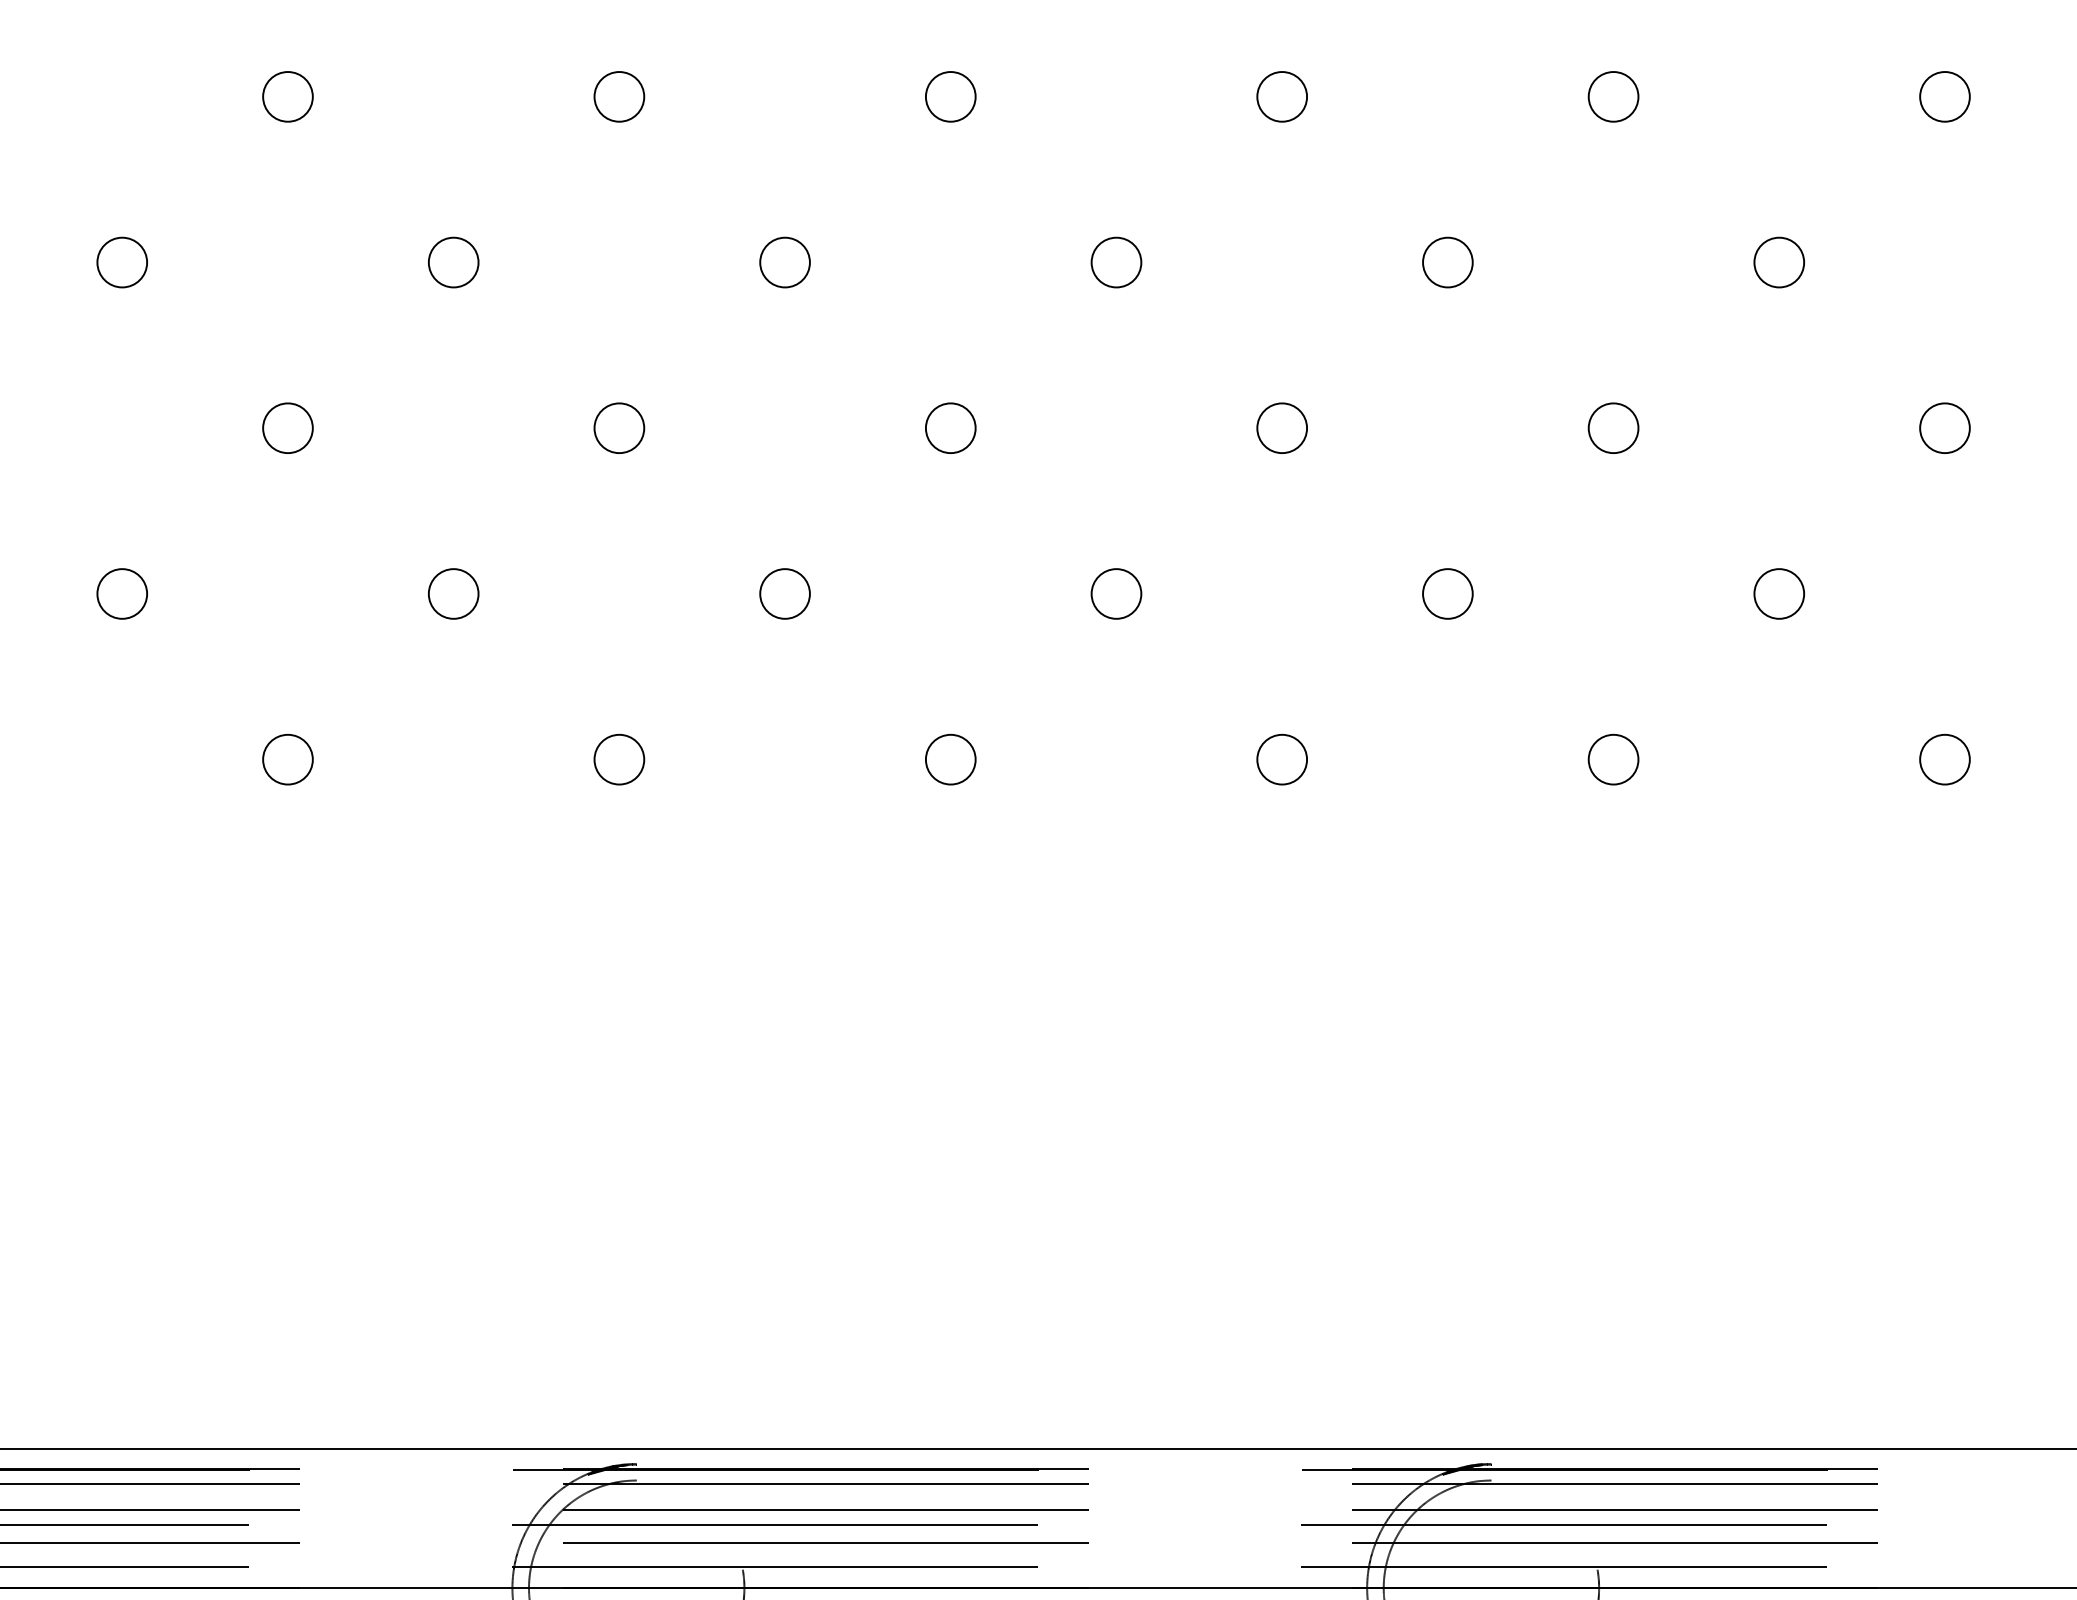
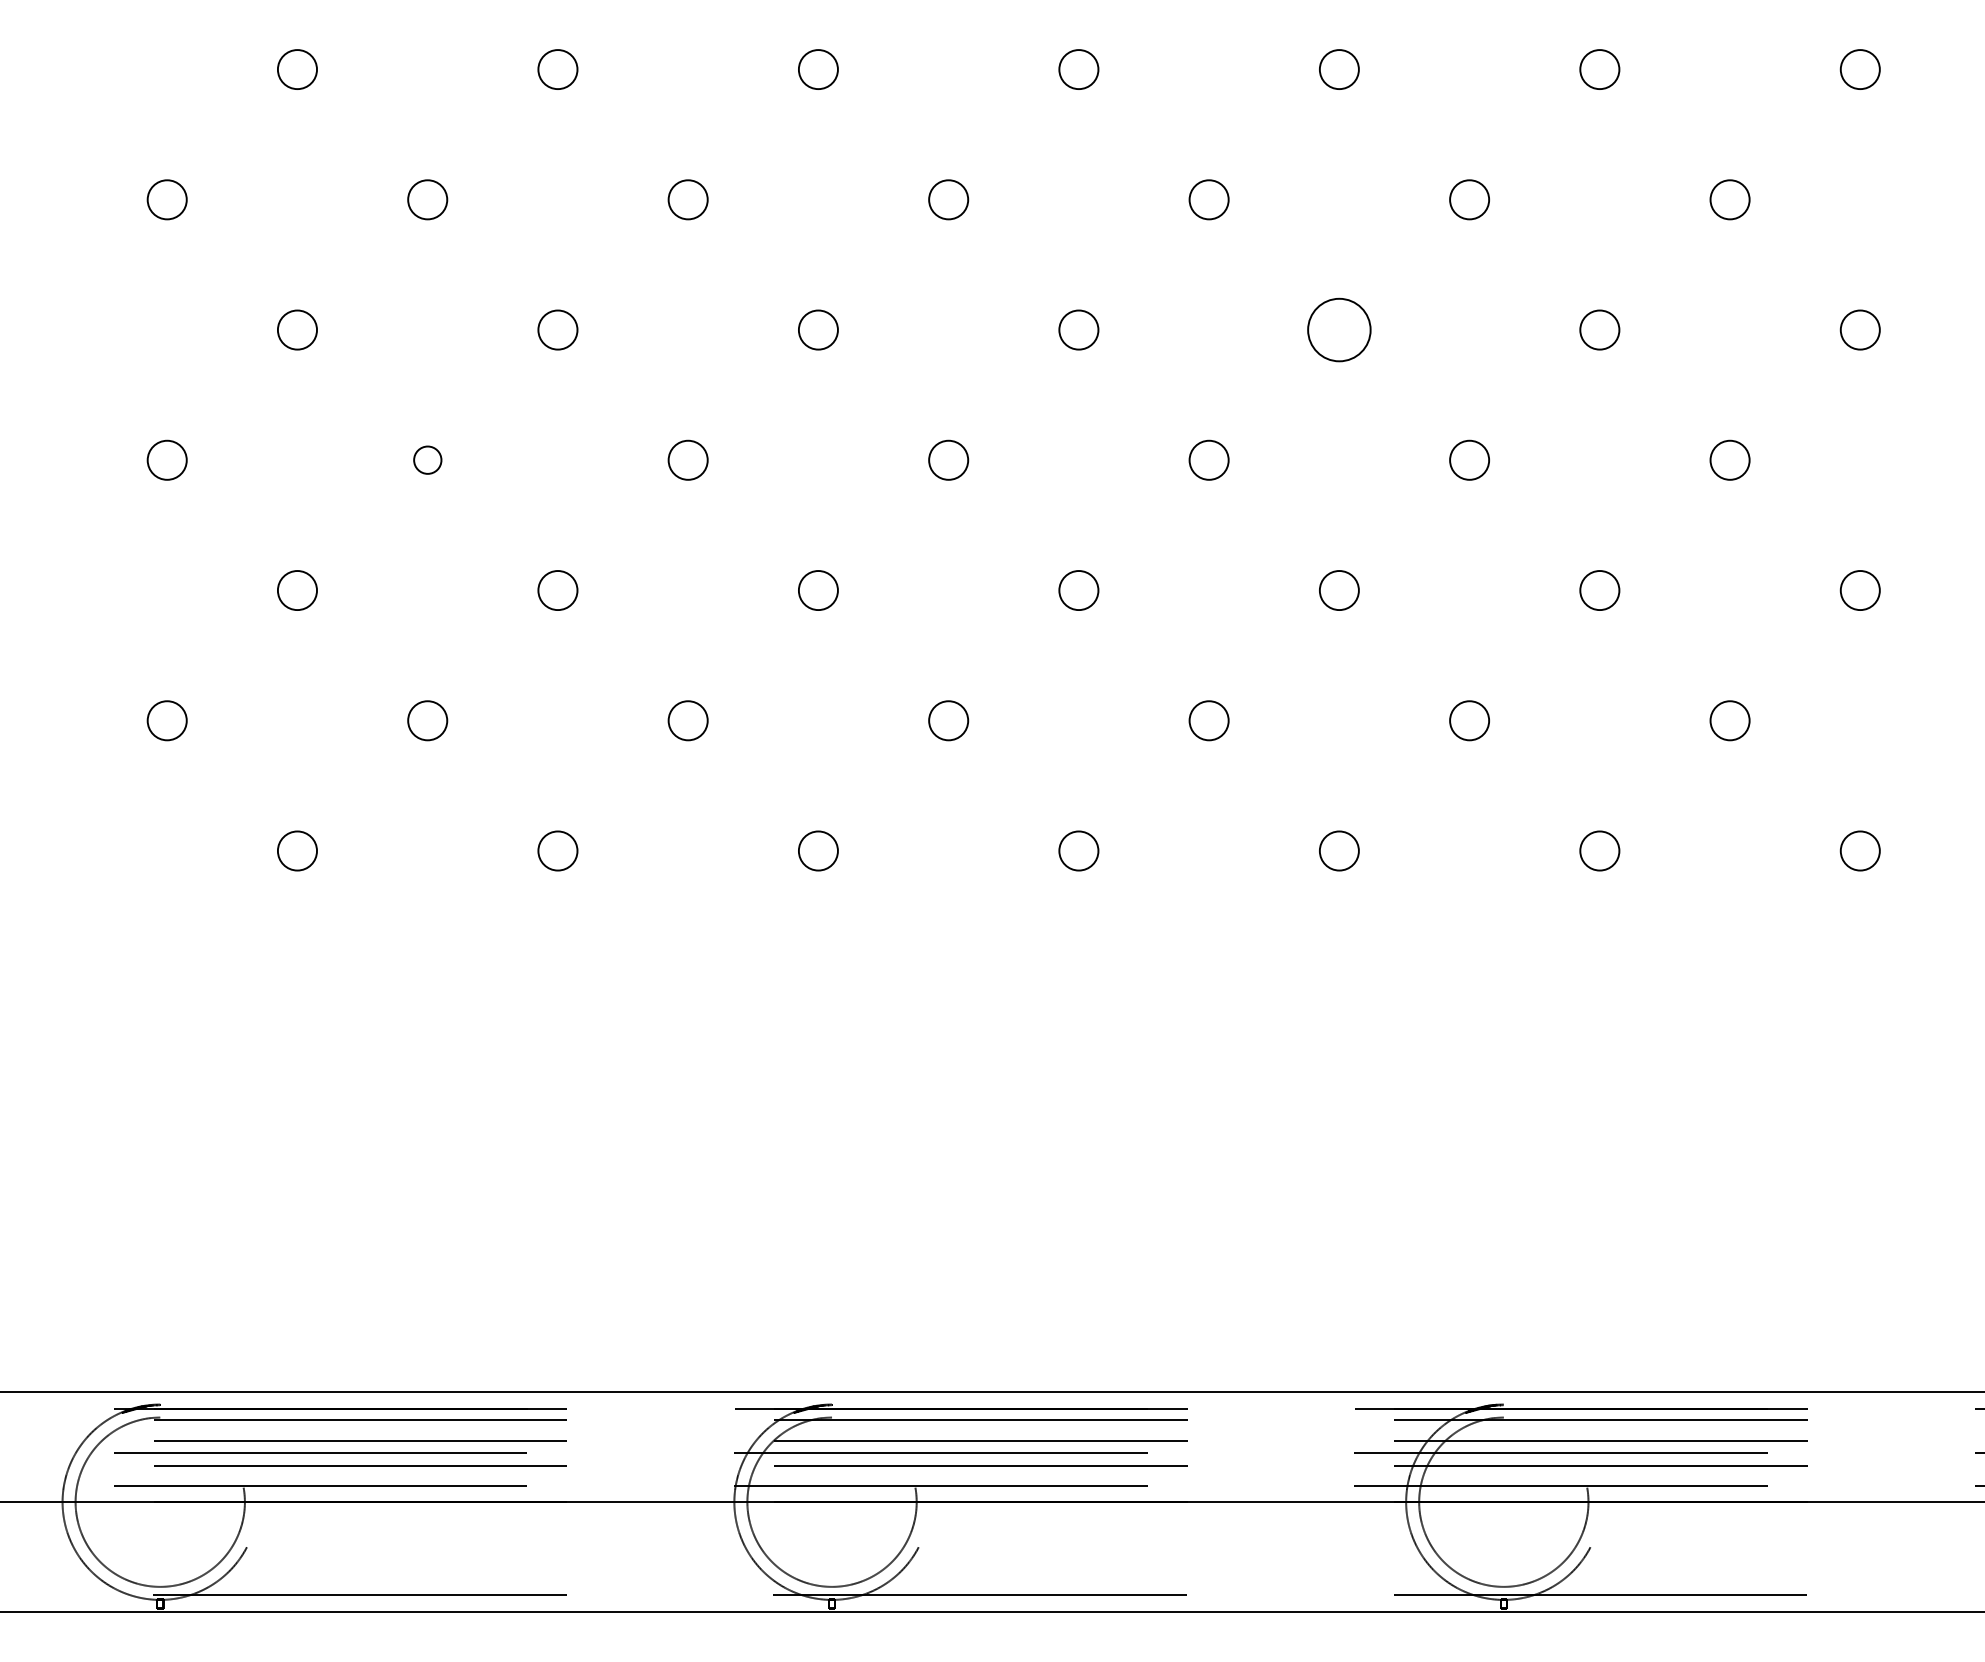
circle: (1281, 96) -> (1338, 329), size x1.6
circle: (122, 261) -> (427, 459), size x0.7

